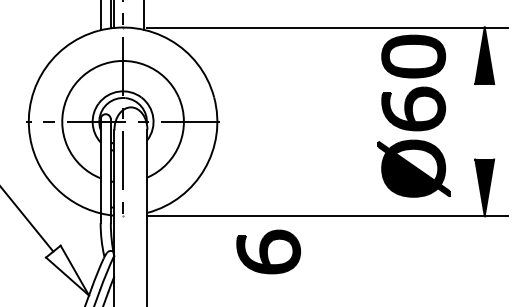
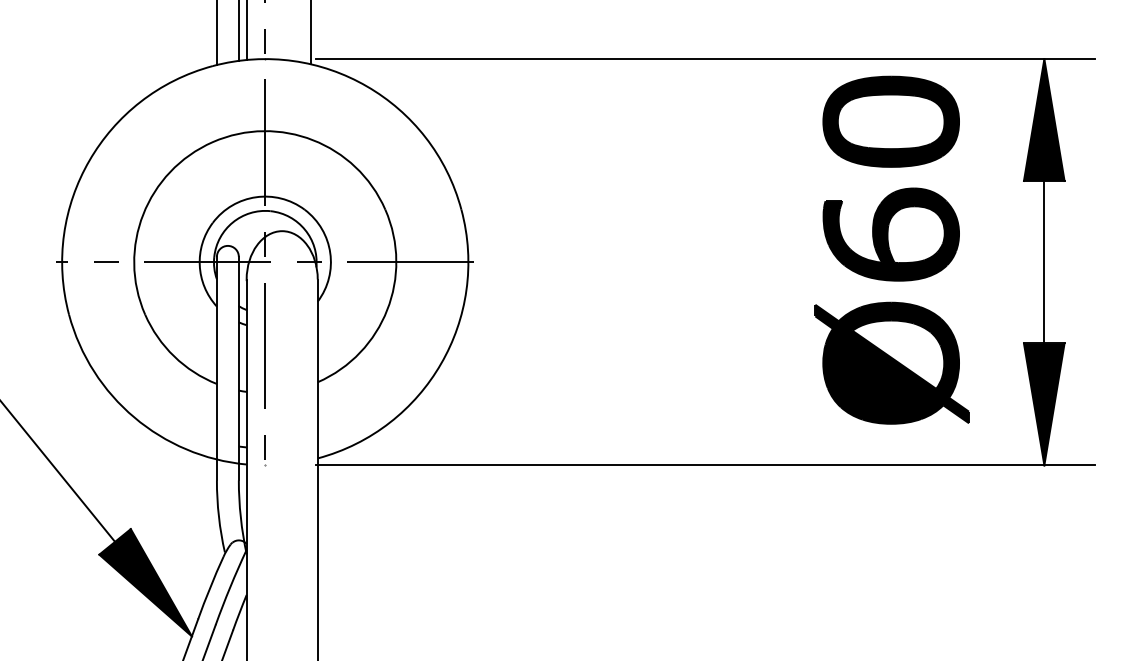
line: (484, 121) -> (1043, 261), added
part: (268, 251) -> (578, 541), removed
fill: (67, 270) -> (145, 582), added

